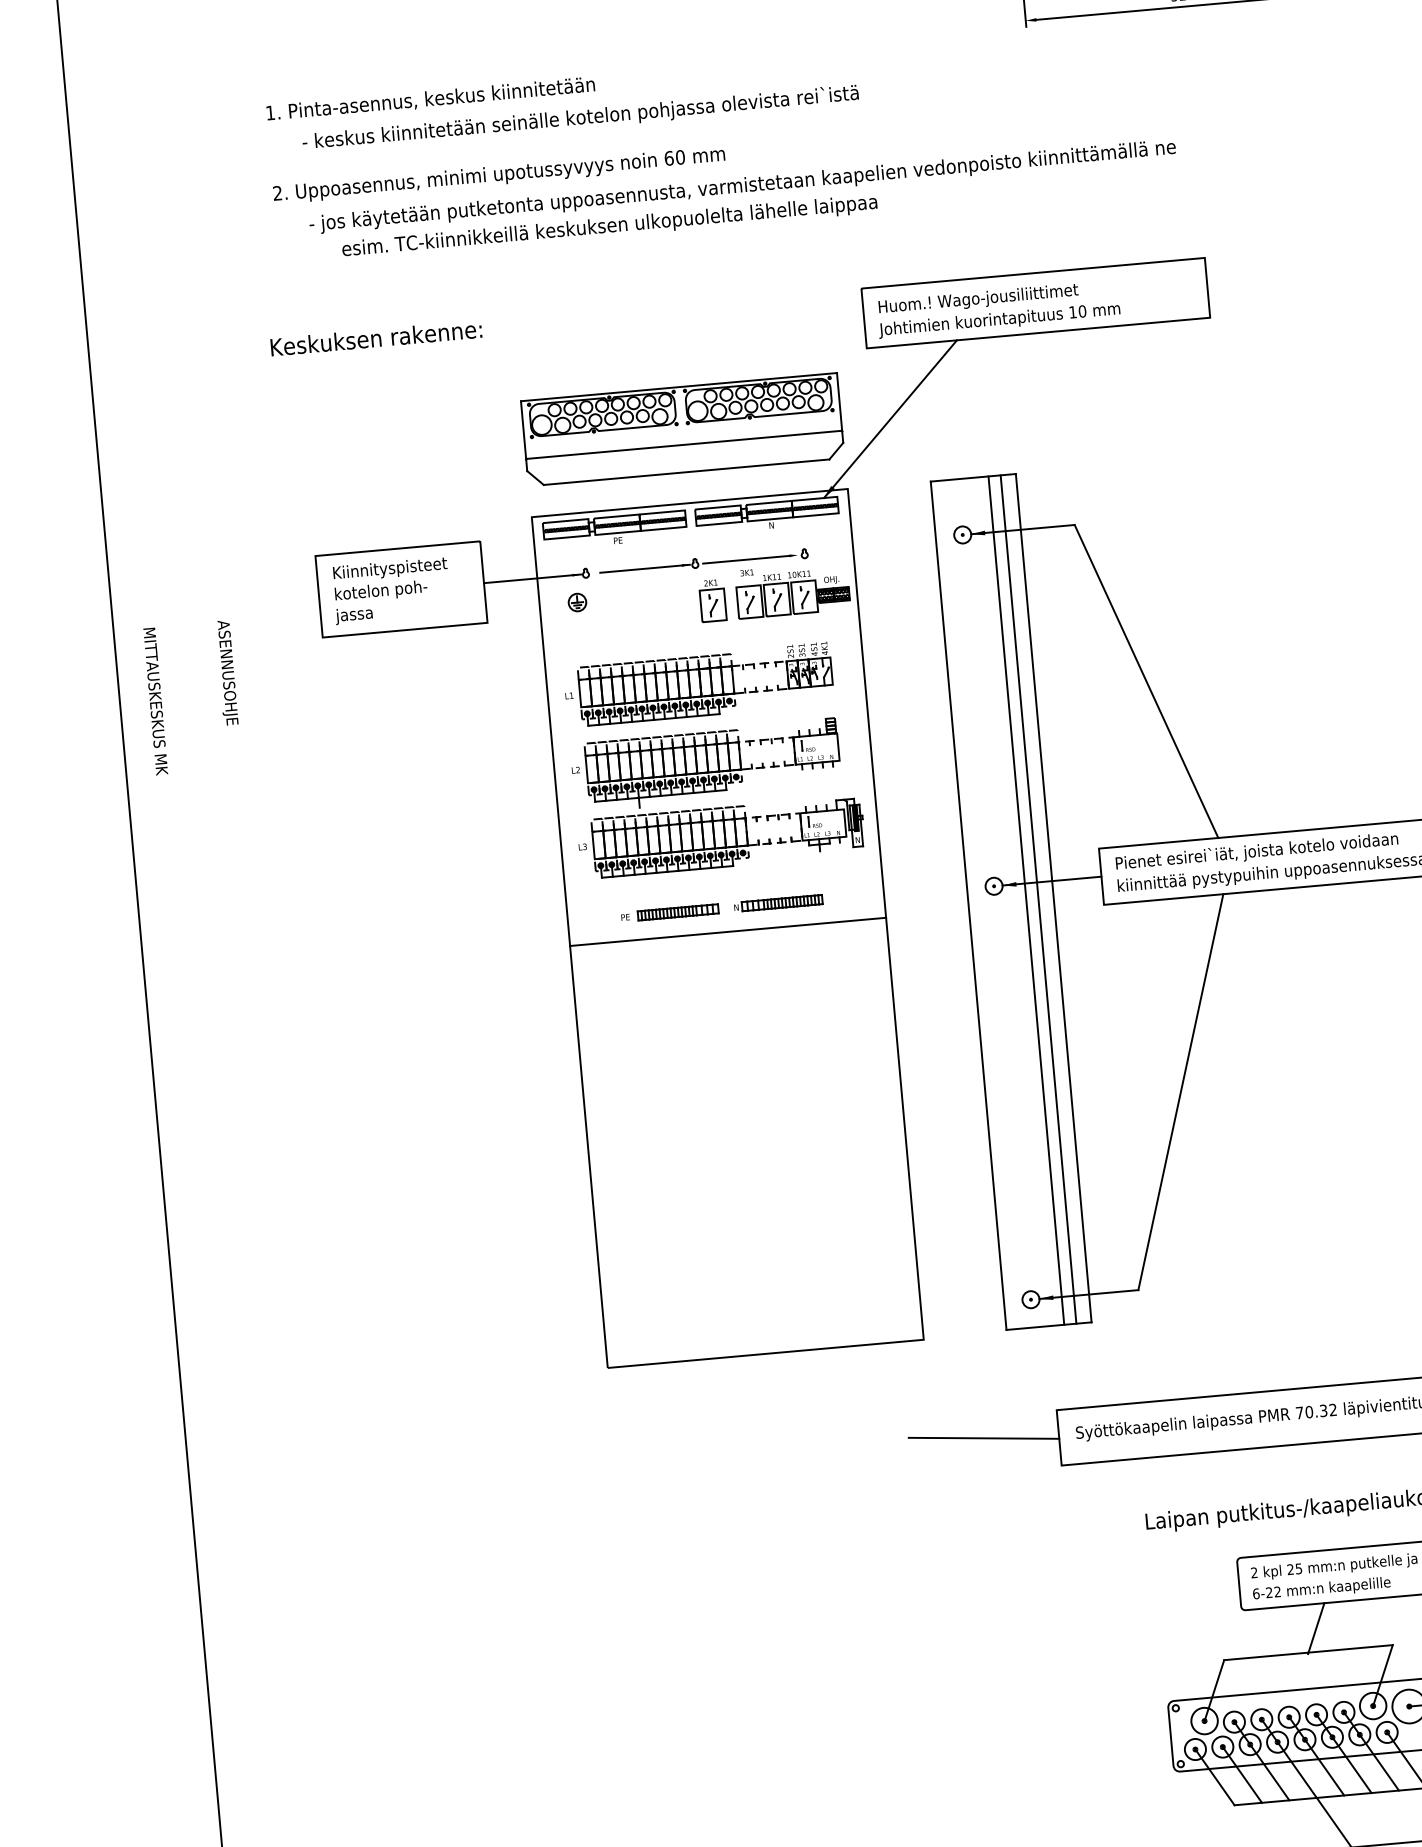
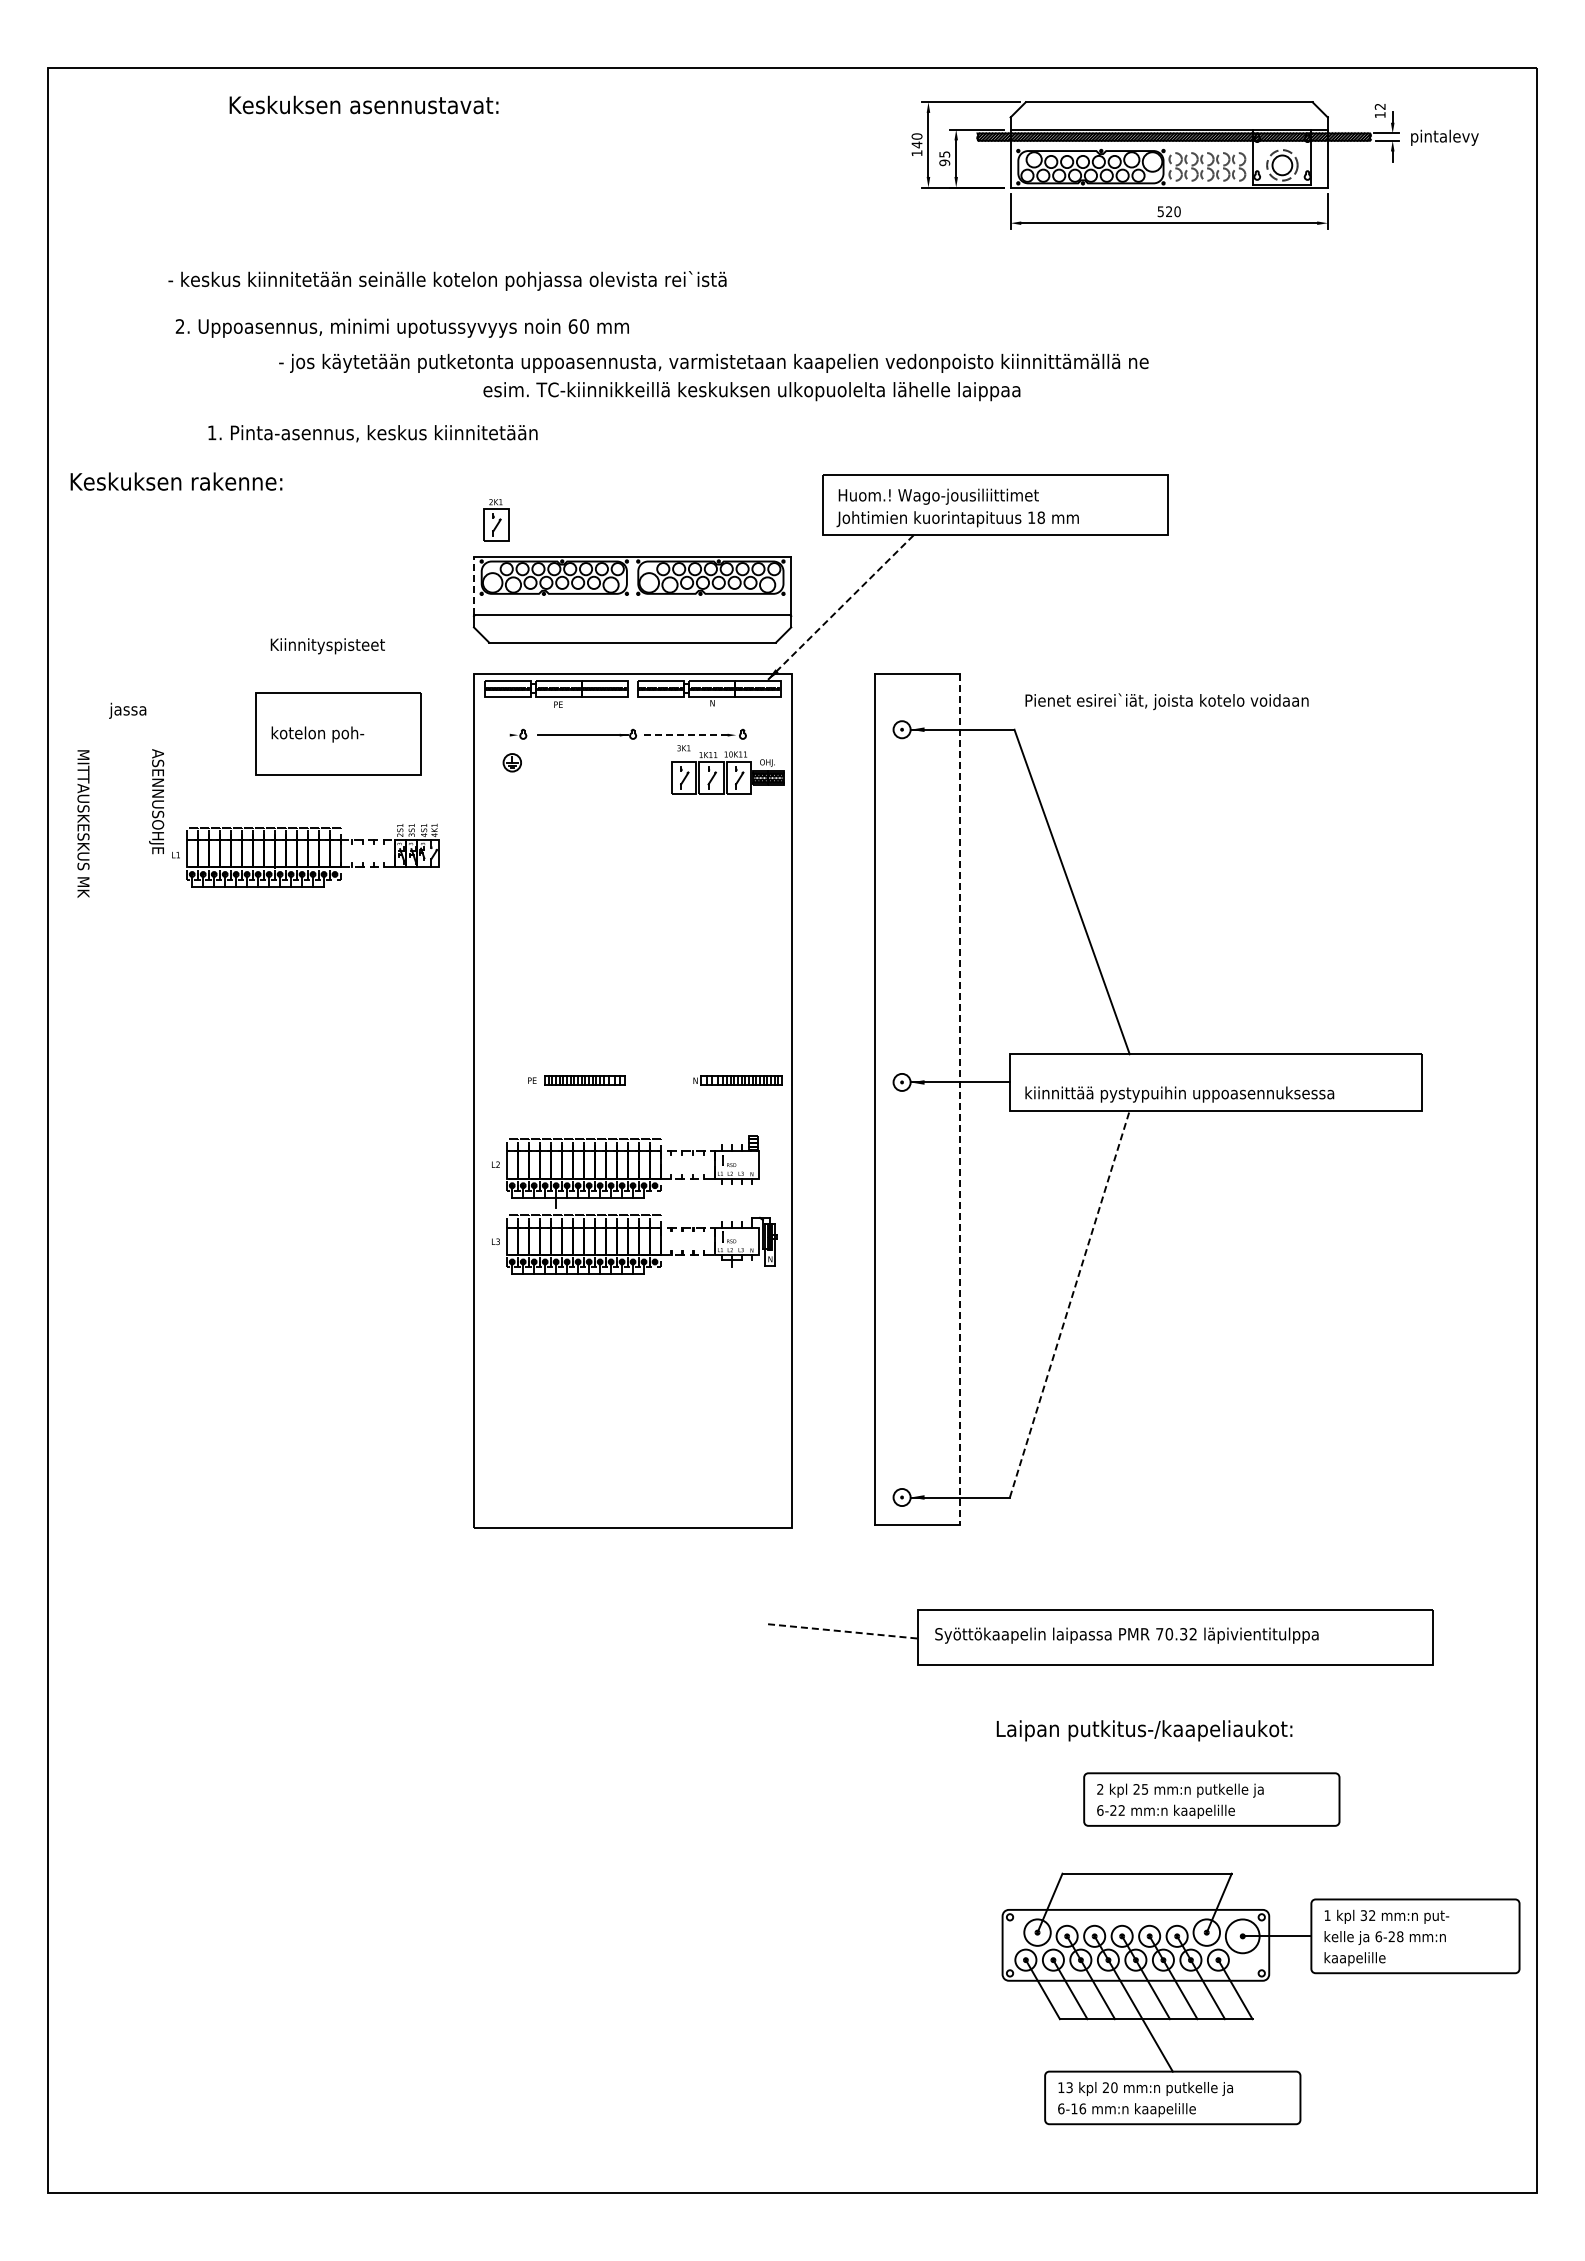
text: (430, 99) -> (372, 433), moved
text: (580, 118) -> (447, 280), moved
text: (498, 174) -> (401, 327), moved
text: (609, 226) -> (751, 391), moved
text: (1081, 311) -> (1040, 517), 10 -> 18
text: (376, 338) -> (176, 481), moved
line: (890, 419) -> (840, 608), solid -> dashed
line: (523, 430) -> (473, 586), solid -> dashed
line: (745, 560) -> (683, 735), solid -> dashed
text: (389, 569) -> (327, 646), moved
line: (532, 579) -> (469, 735), removed
part: (713, 601) -> (496, 520), moved
text: (353, 615) -> (127, 710), moved
part: (698, 684) -> (305, 855), moved
part: (717, 797) -> (634, 1204), moved
text: (1256, 851) -> (1166, 701), moved
line: (1053, 898) -> (960, 1099), solid -> dashed
line: (1038, 899) -> (945, 1099), removed
line: (1025, 900) -> (932, 1099), removed
part: (778, 903) -> (737, 1080), moved
line: (727, 932) -> (632, 1104), removed
line: (1180, 1091) -> (1069, 1303), solid -> dashed
line: (984, 1438) -> (843, 1631), solid -> dashed
line: (1315, 1628) -> (1156, 1850), removed

